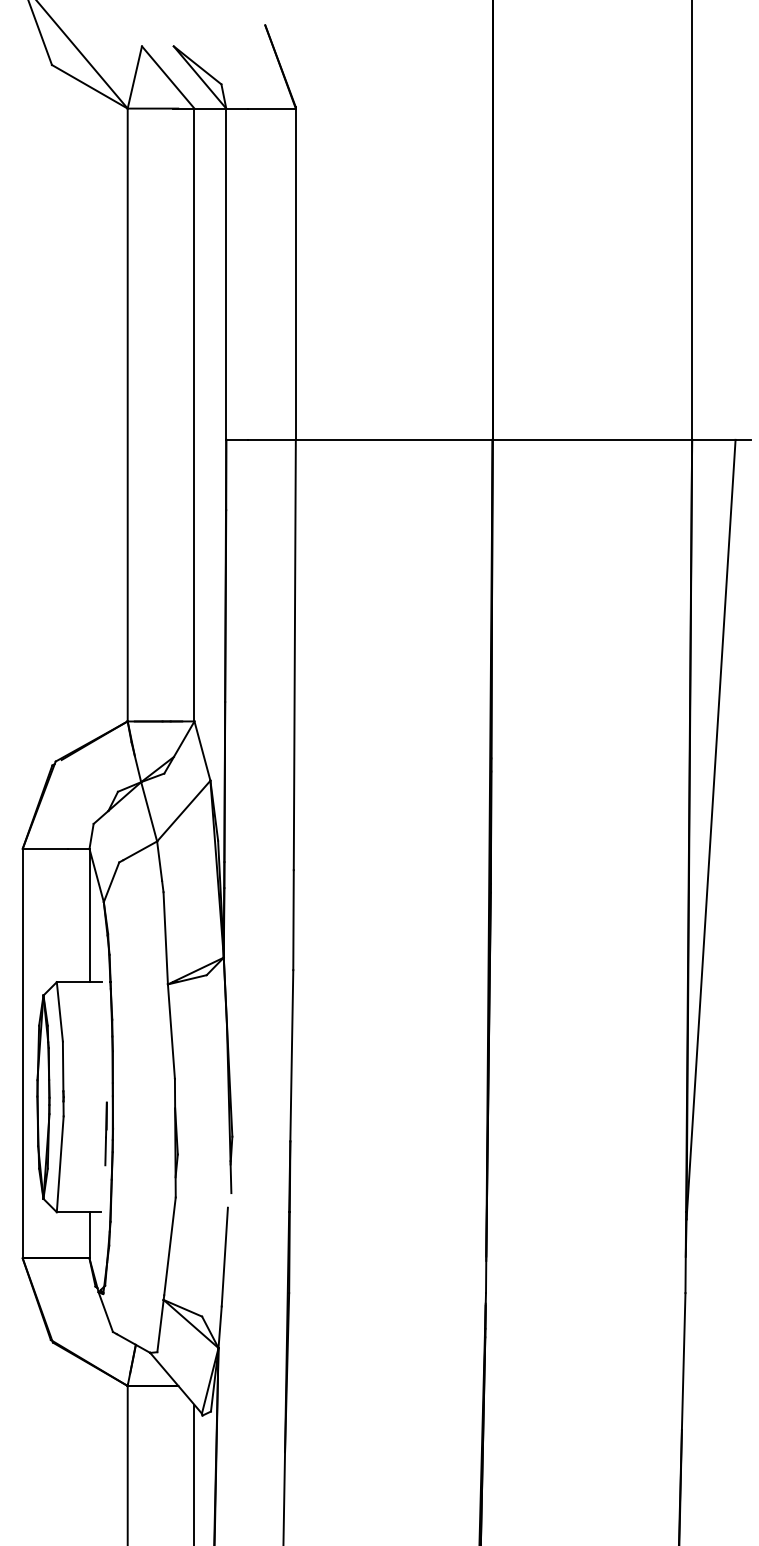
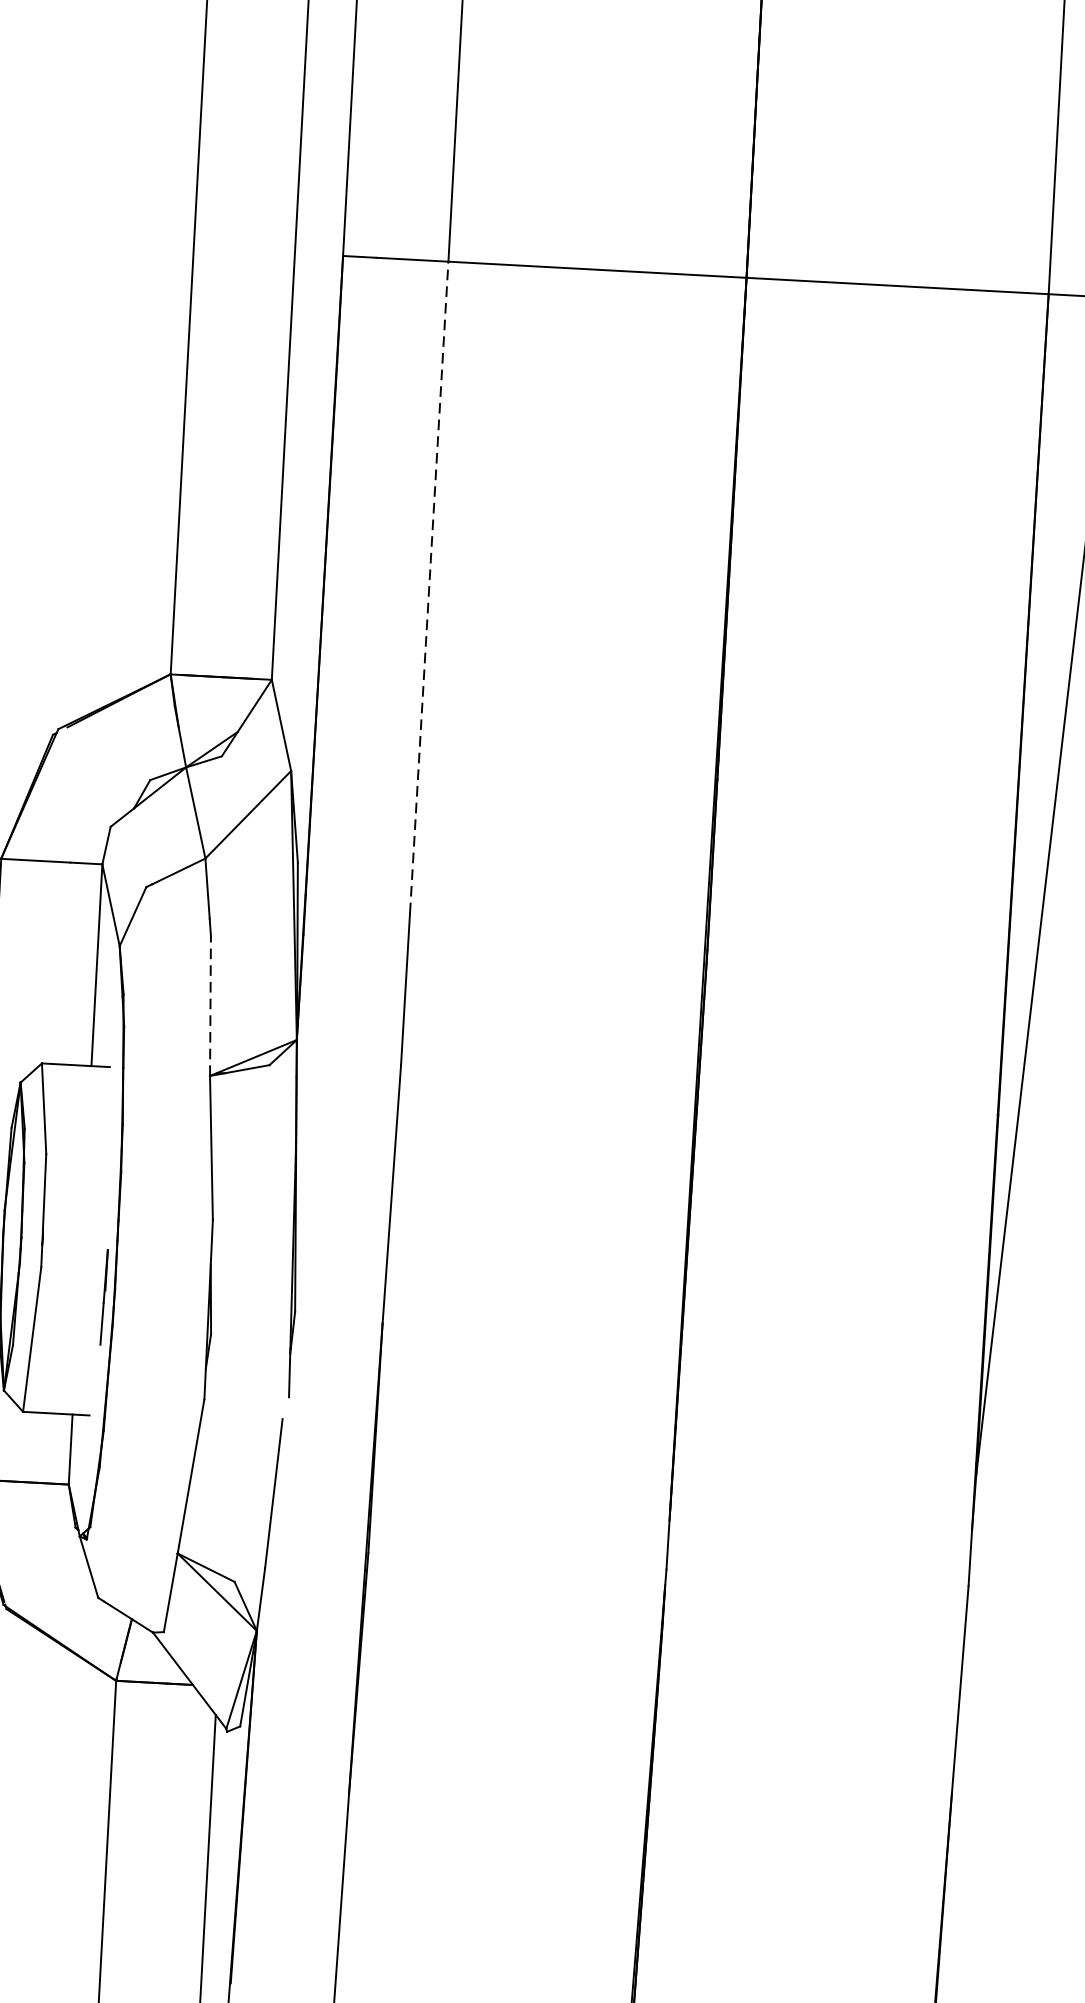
line: (294, 654) -> (428, 586), solid -> dashed
line: (165, 937) -> (210, 1004), solid -> dashed

